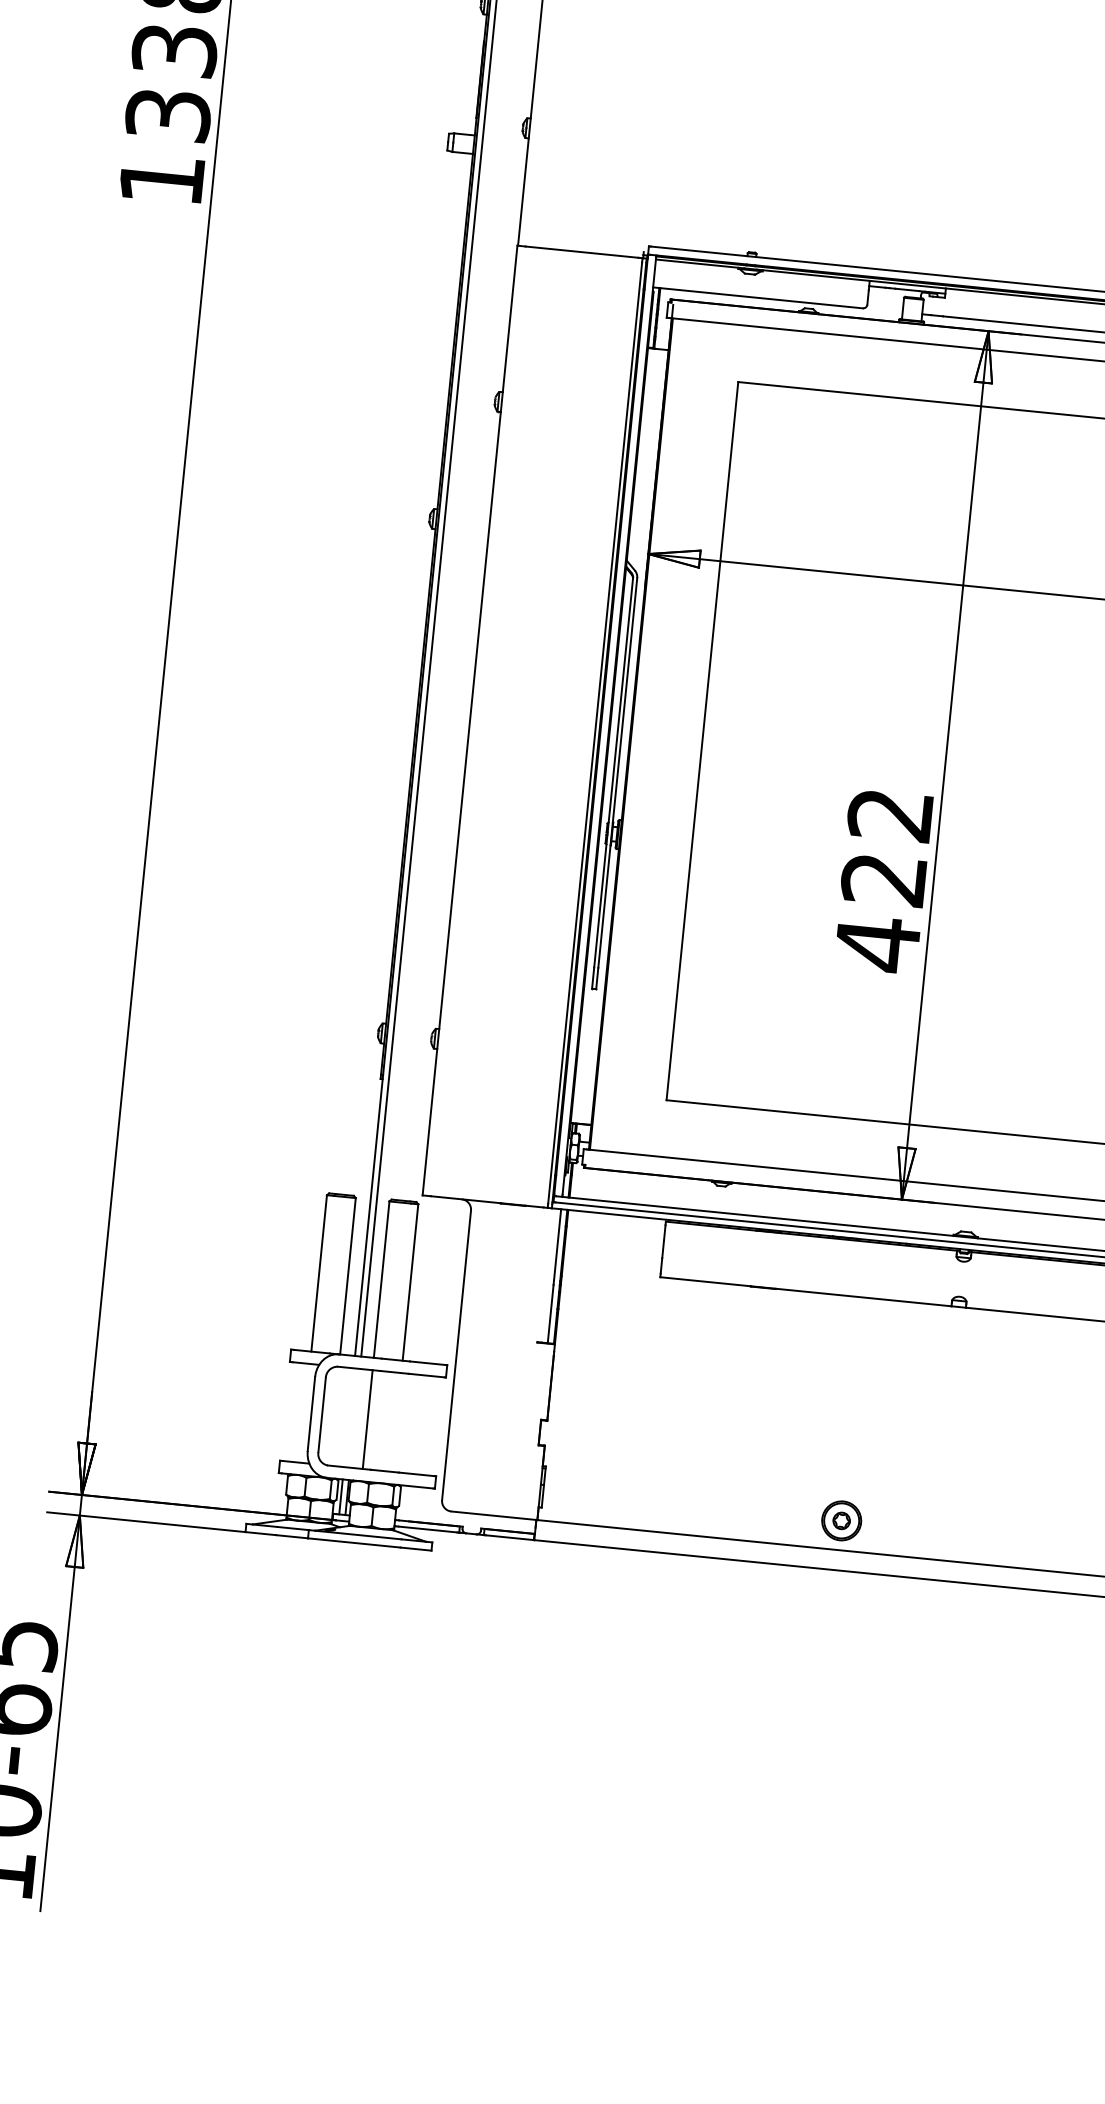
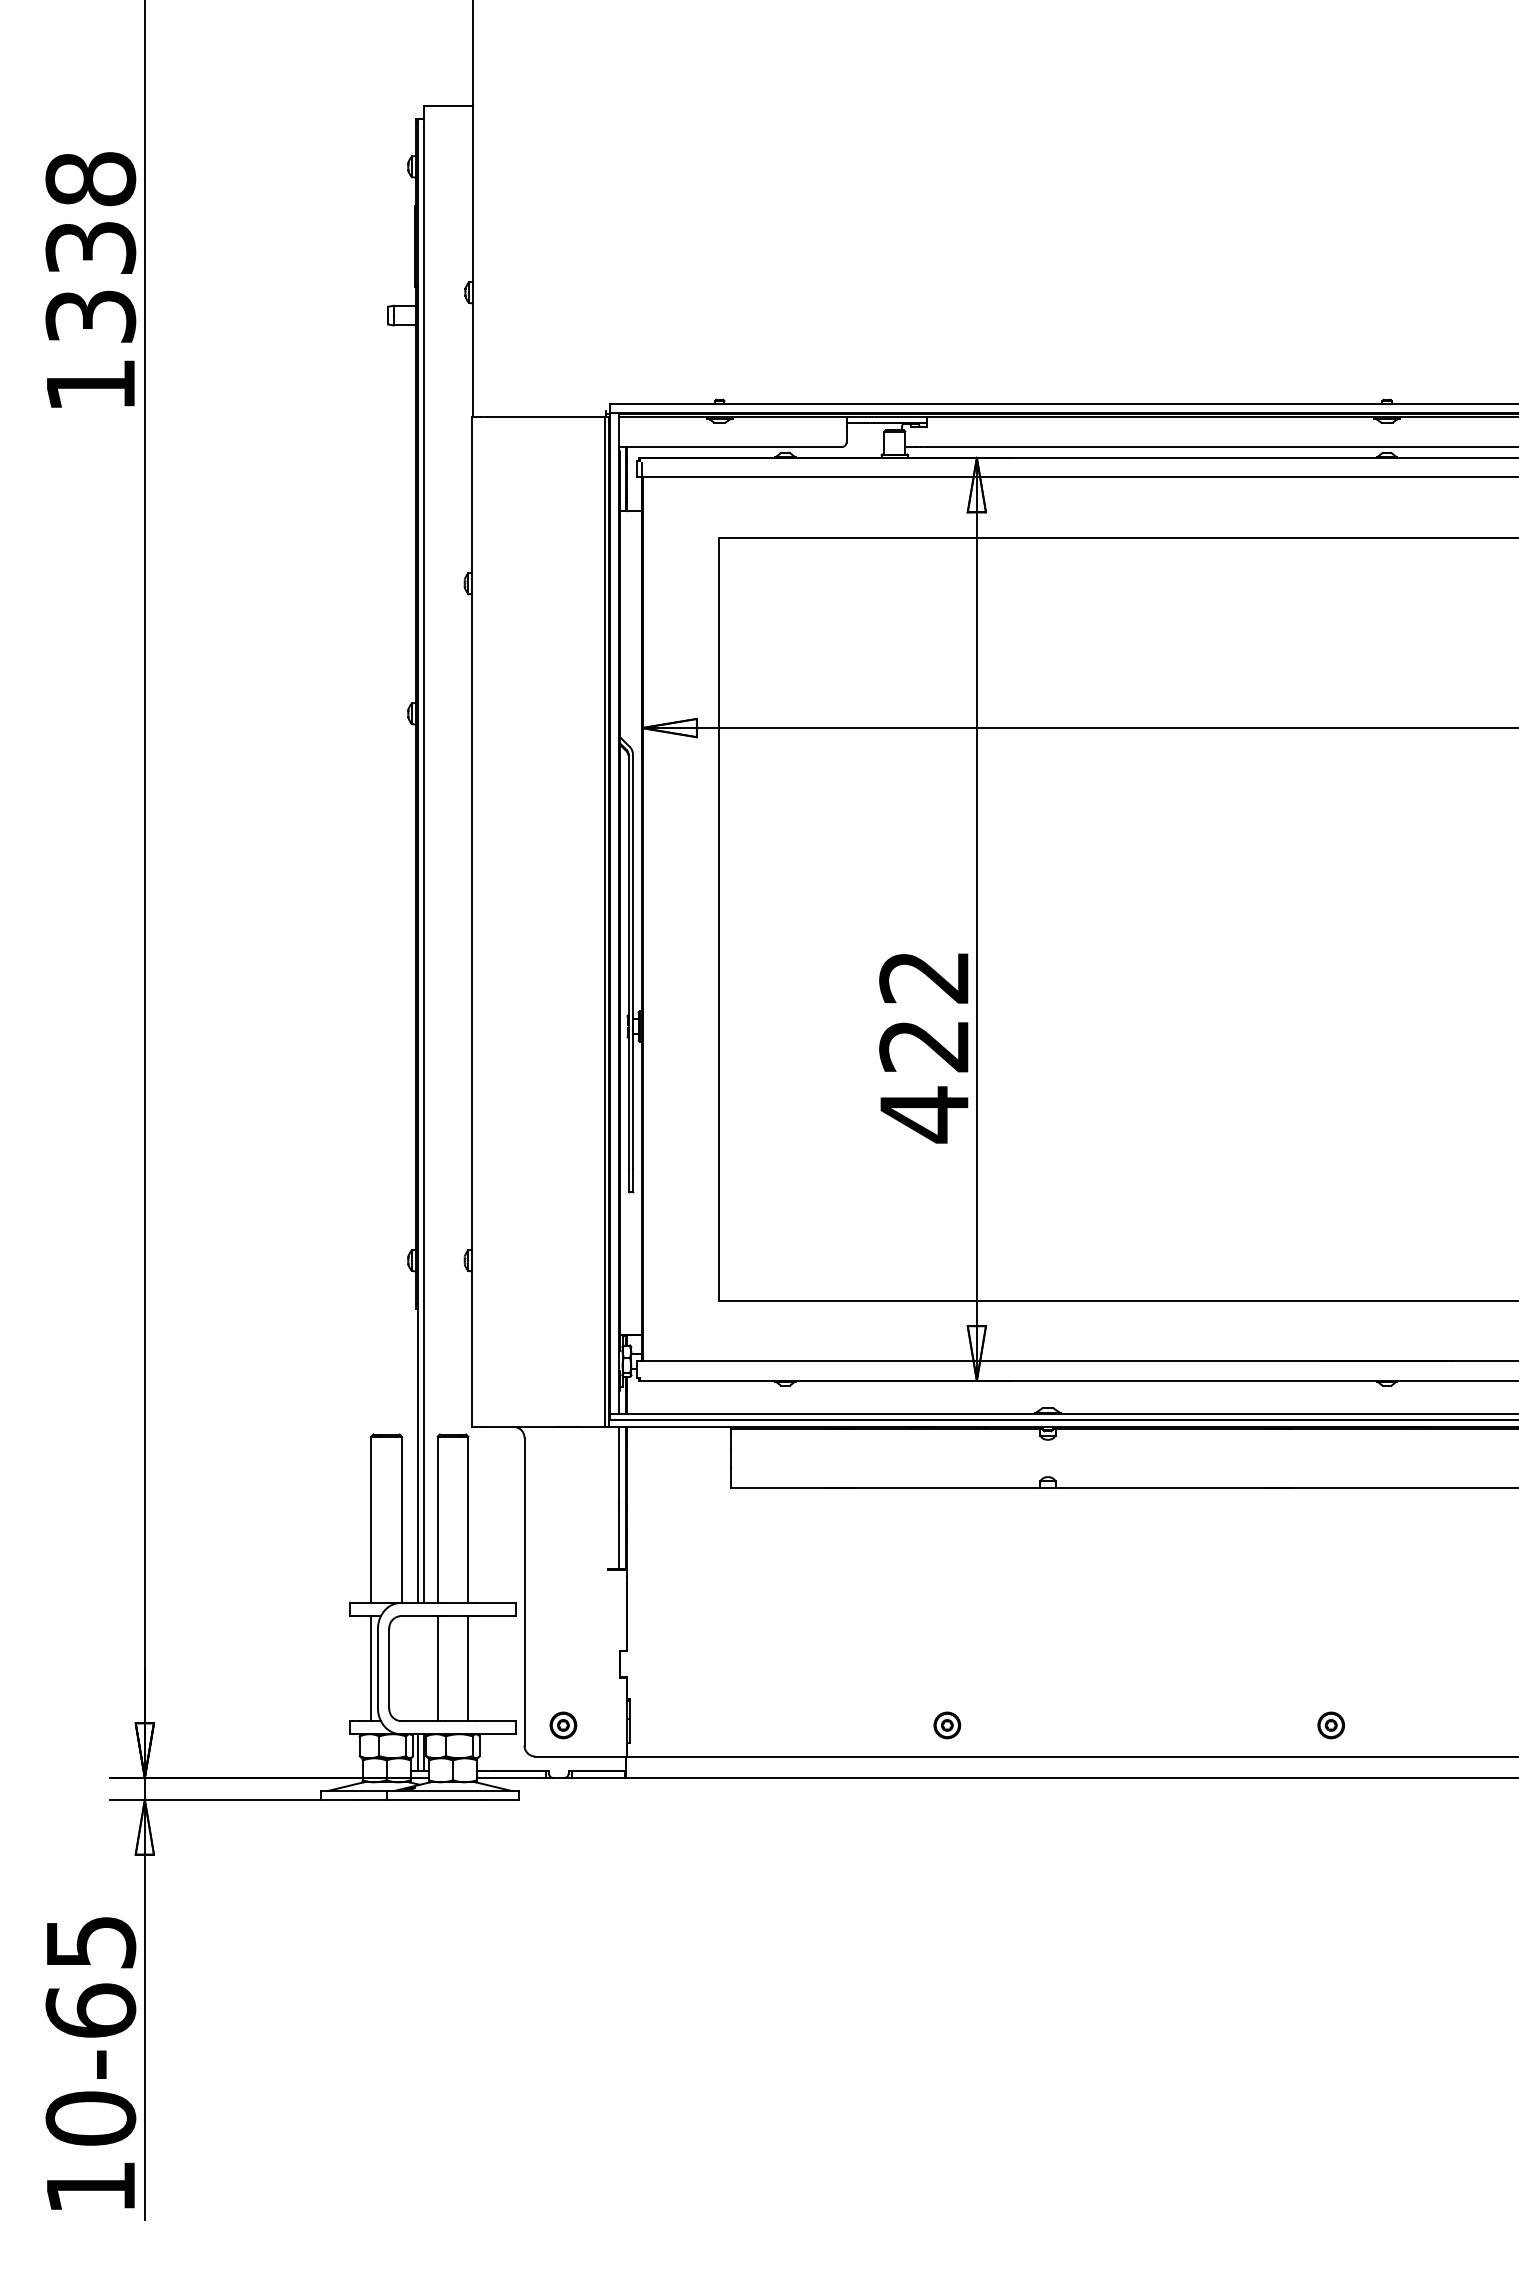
line: (305, 1413) -> (371, 1668), added
line: (396, 1422) -> (468, 1668), added
part: (480, 1484) -> (563, 1725), added
part: (841, 1520) -> (947, 1725), size x0.62

